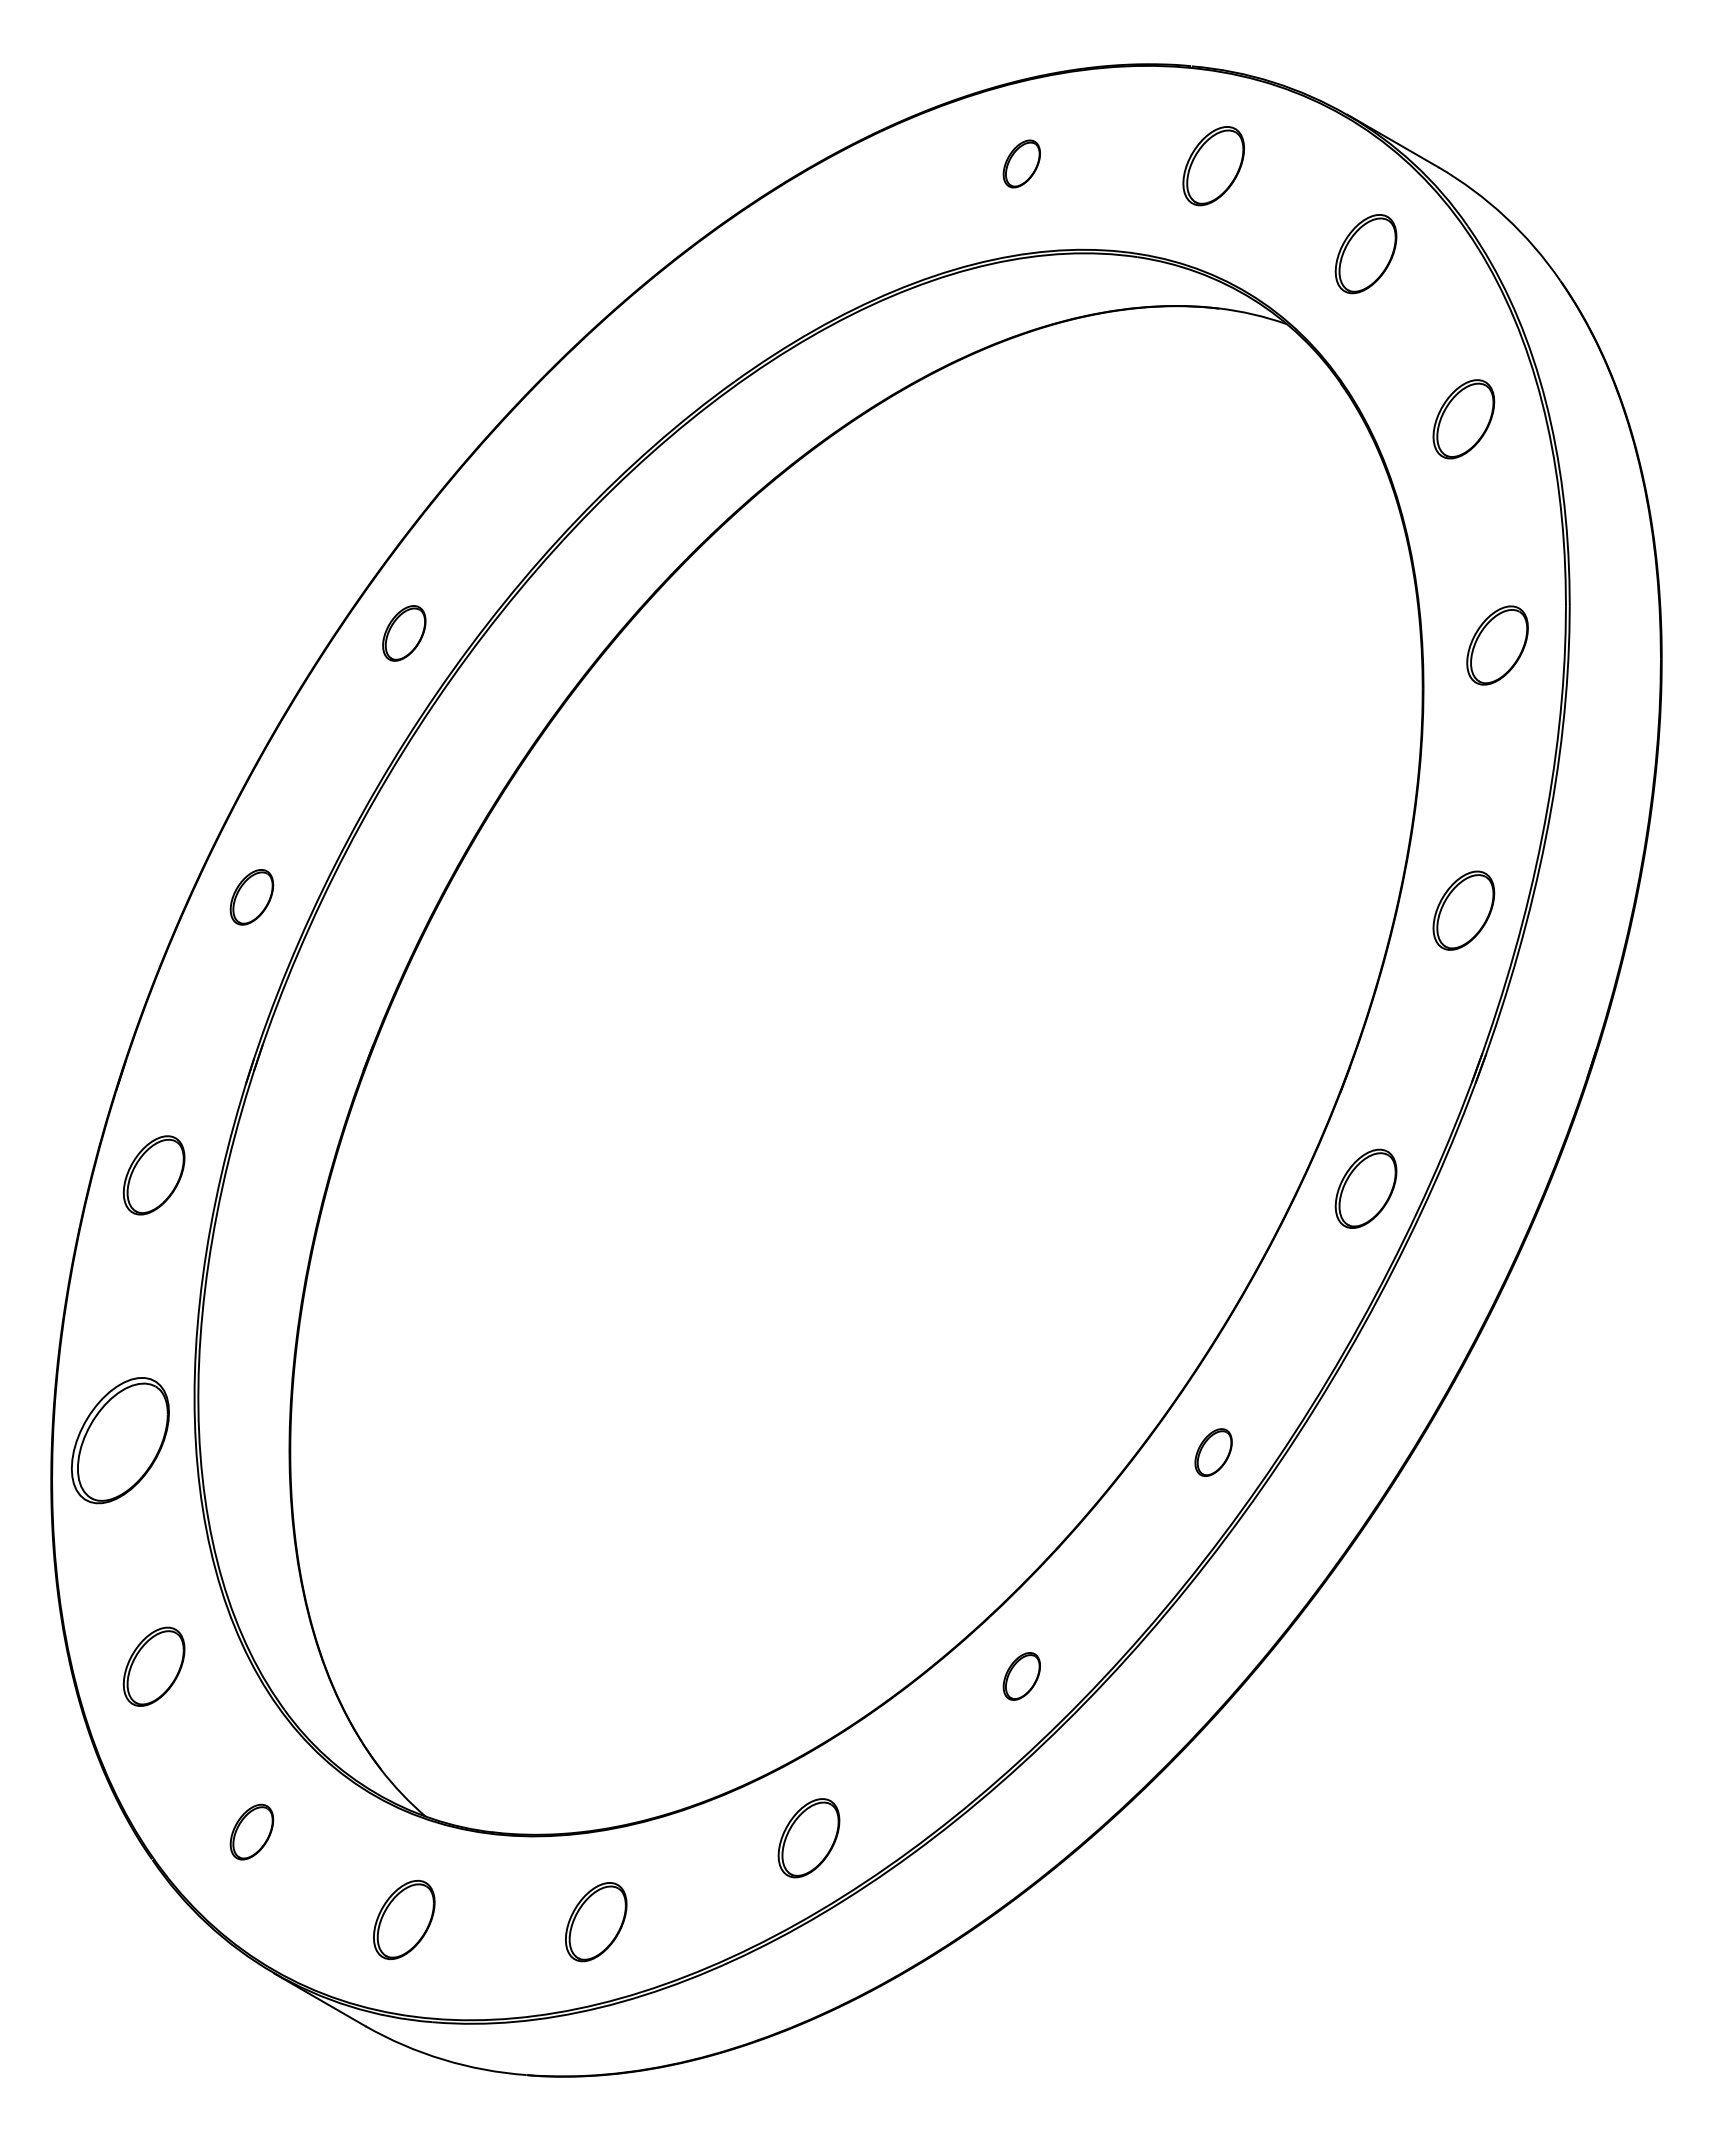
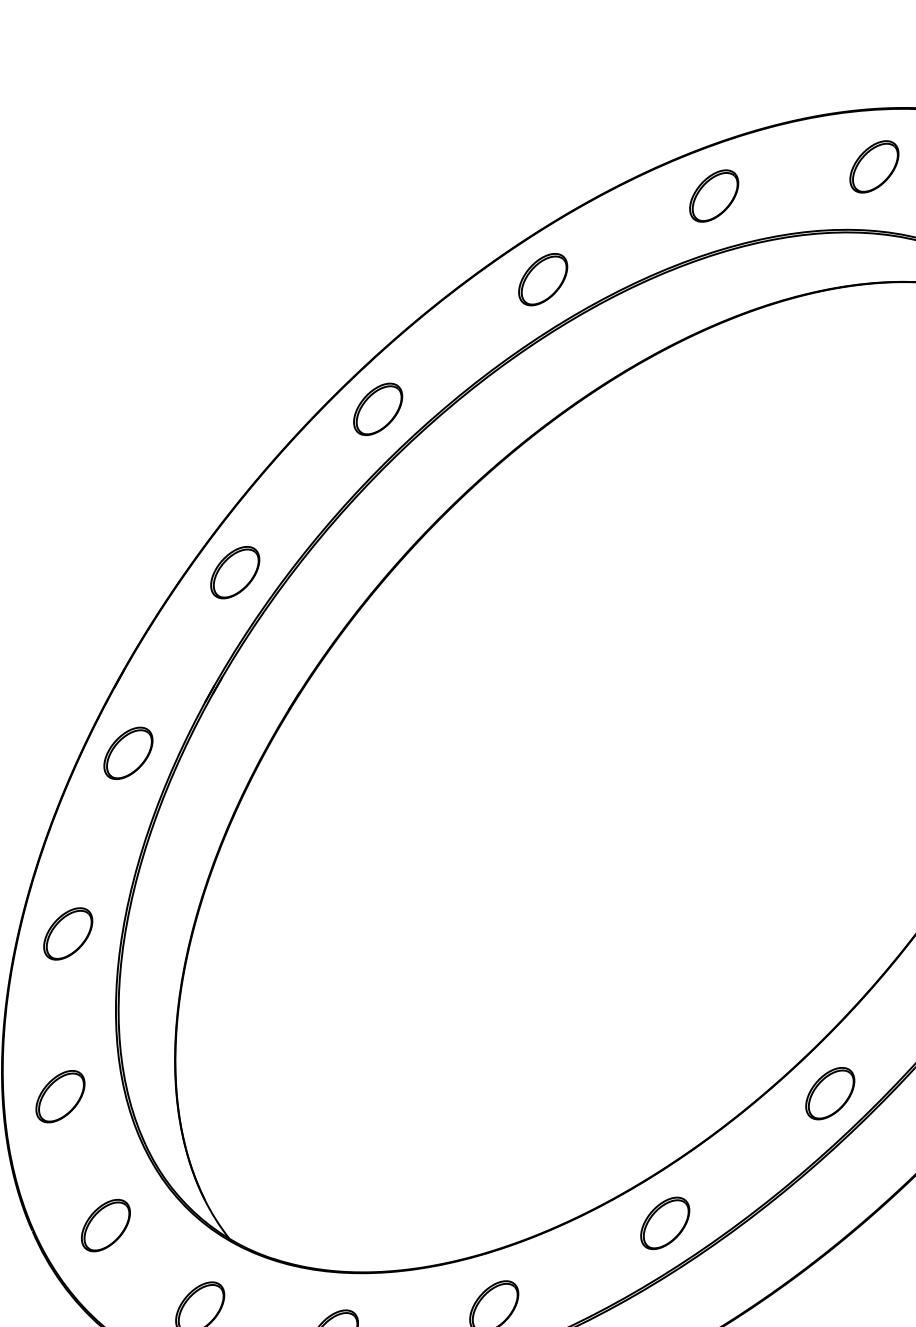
part: (1021, 163) -> (874, 166), size x1.67
part: (808, 247) -> (713, 195), added
part: (596, 409) -> (543, 279), added
part: (404, 633) -> (378, 409), size x1.43
part: (251, 897) -> (234, 572), size x1.43
part: (120, 1440) -> (68, 933), size x0.62
part: (1213, 1452) -> (830, 1093), size x1.67
part: (1021, 1676) -> (665, 1223), size x1.67
part: (251, 1832) -> (105, 1225), size x1.43

